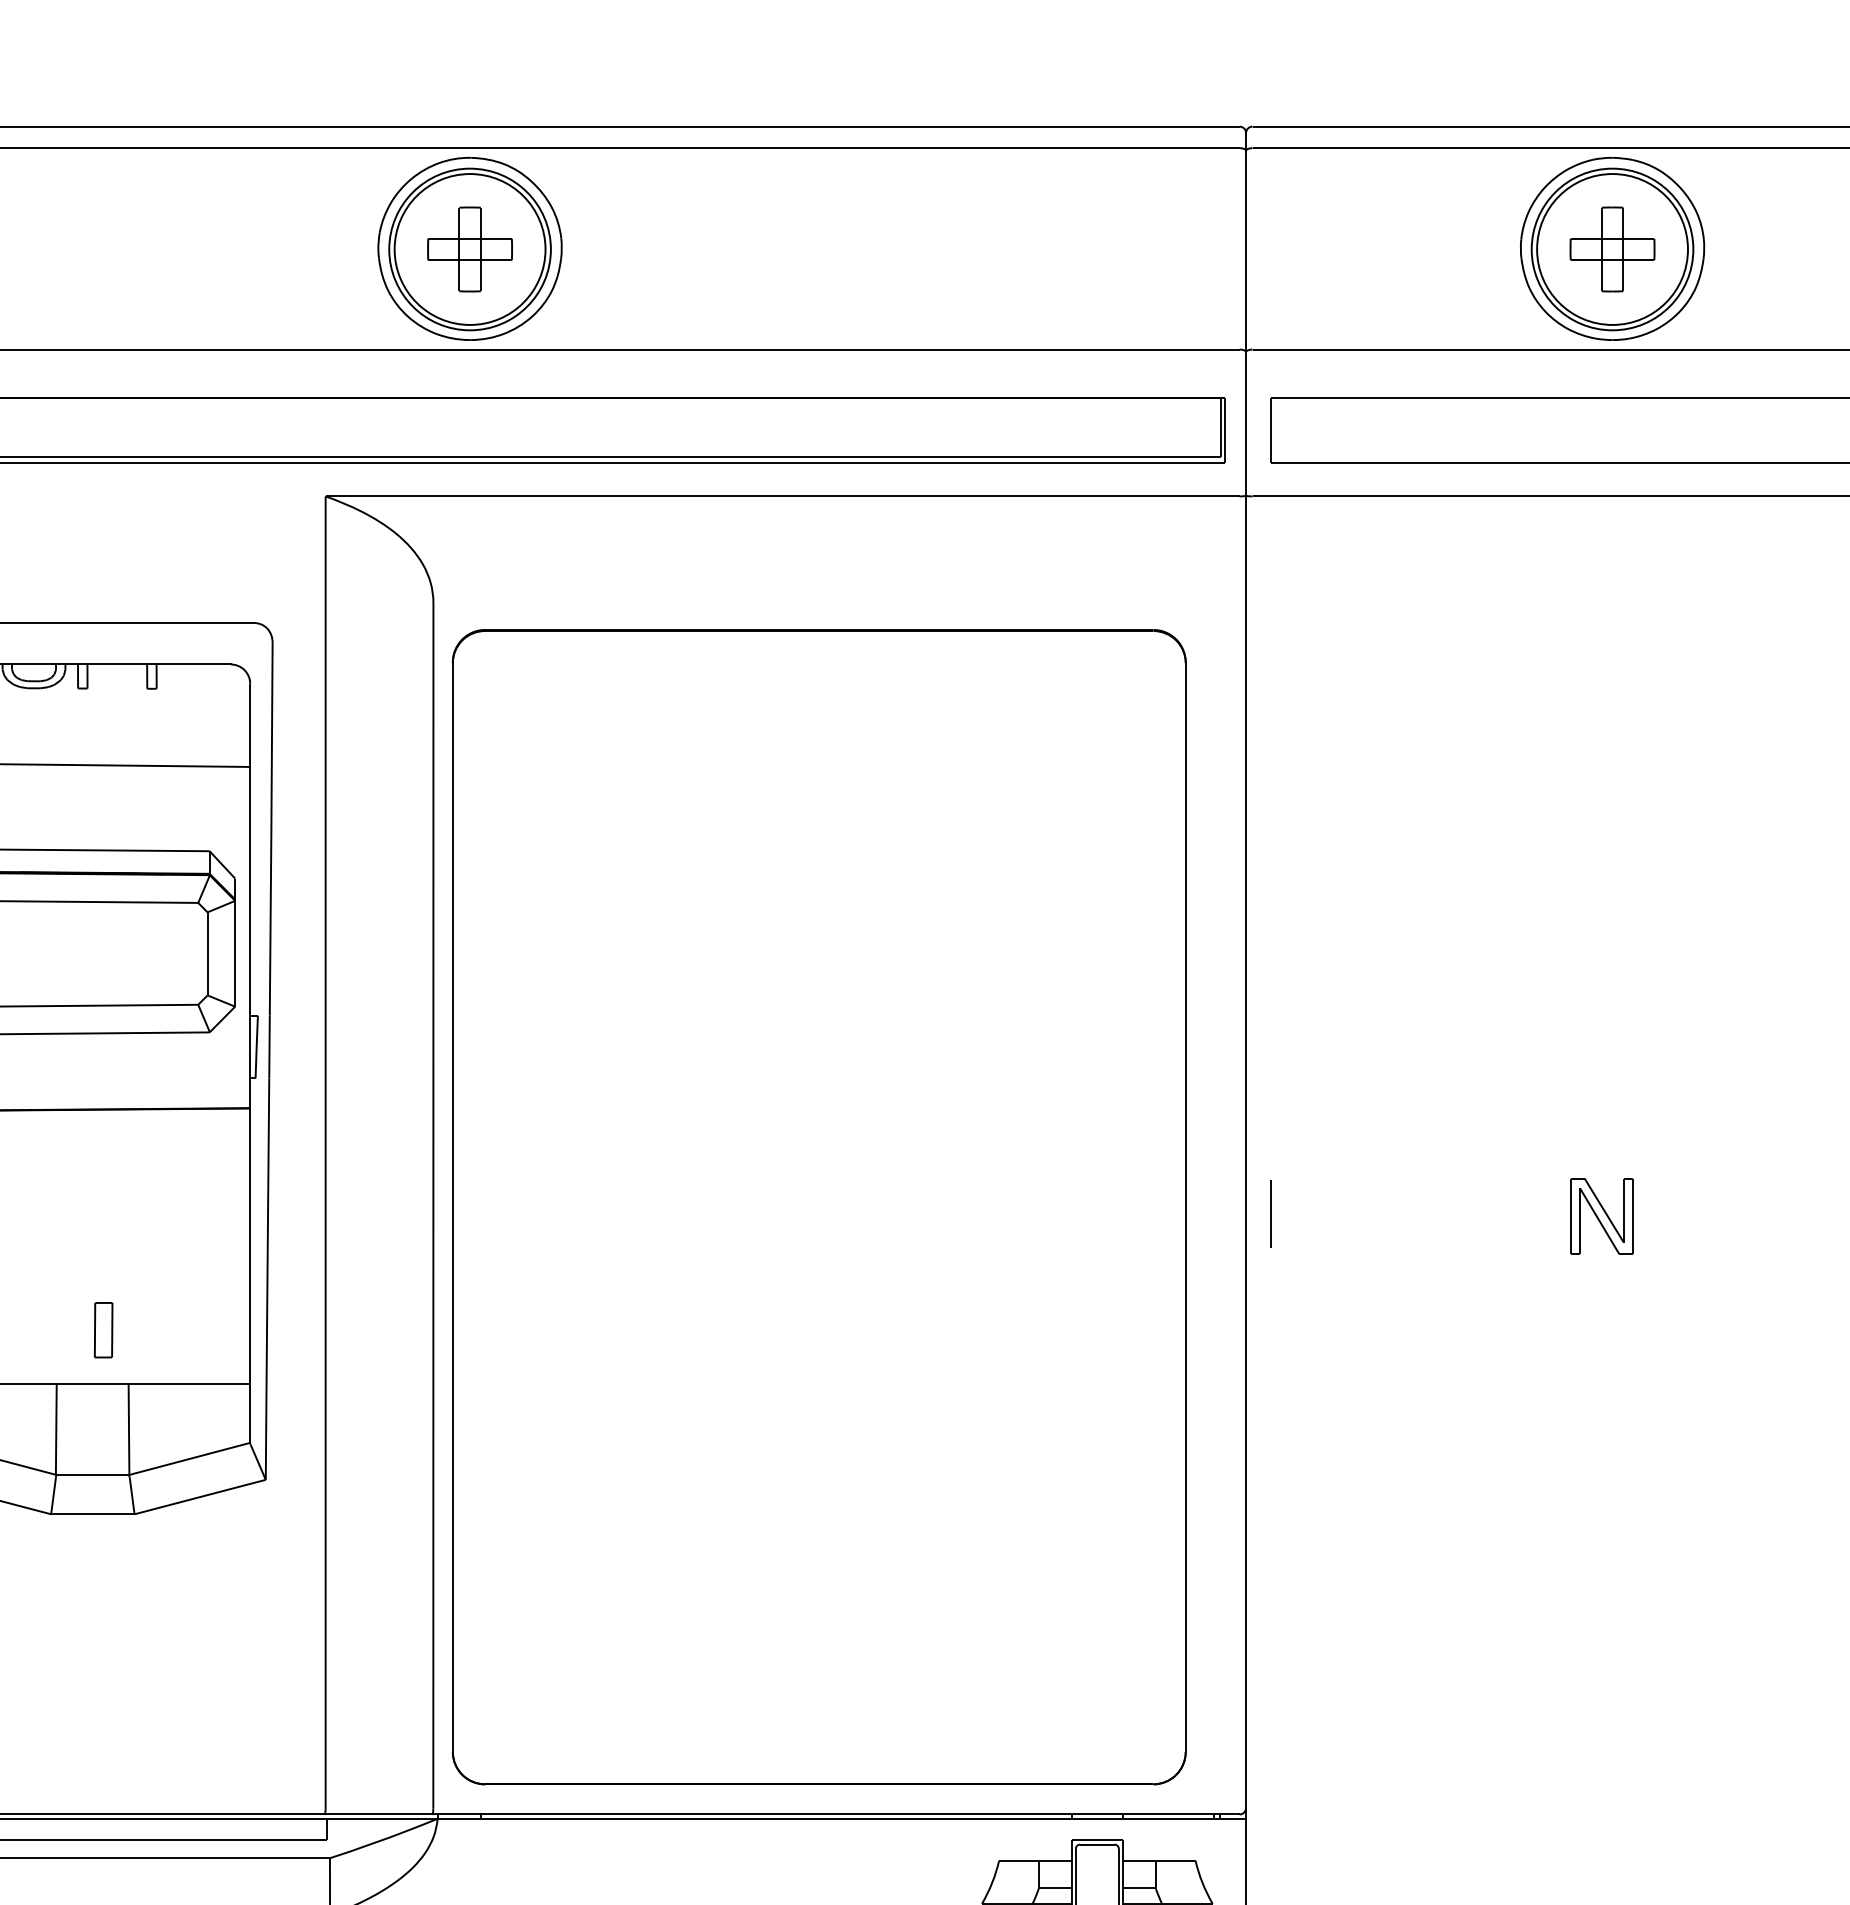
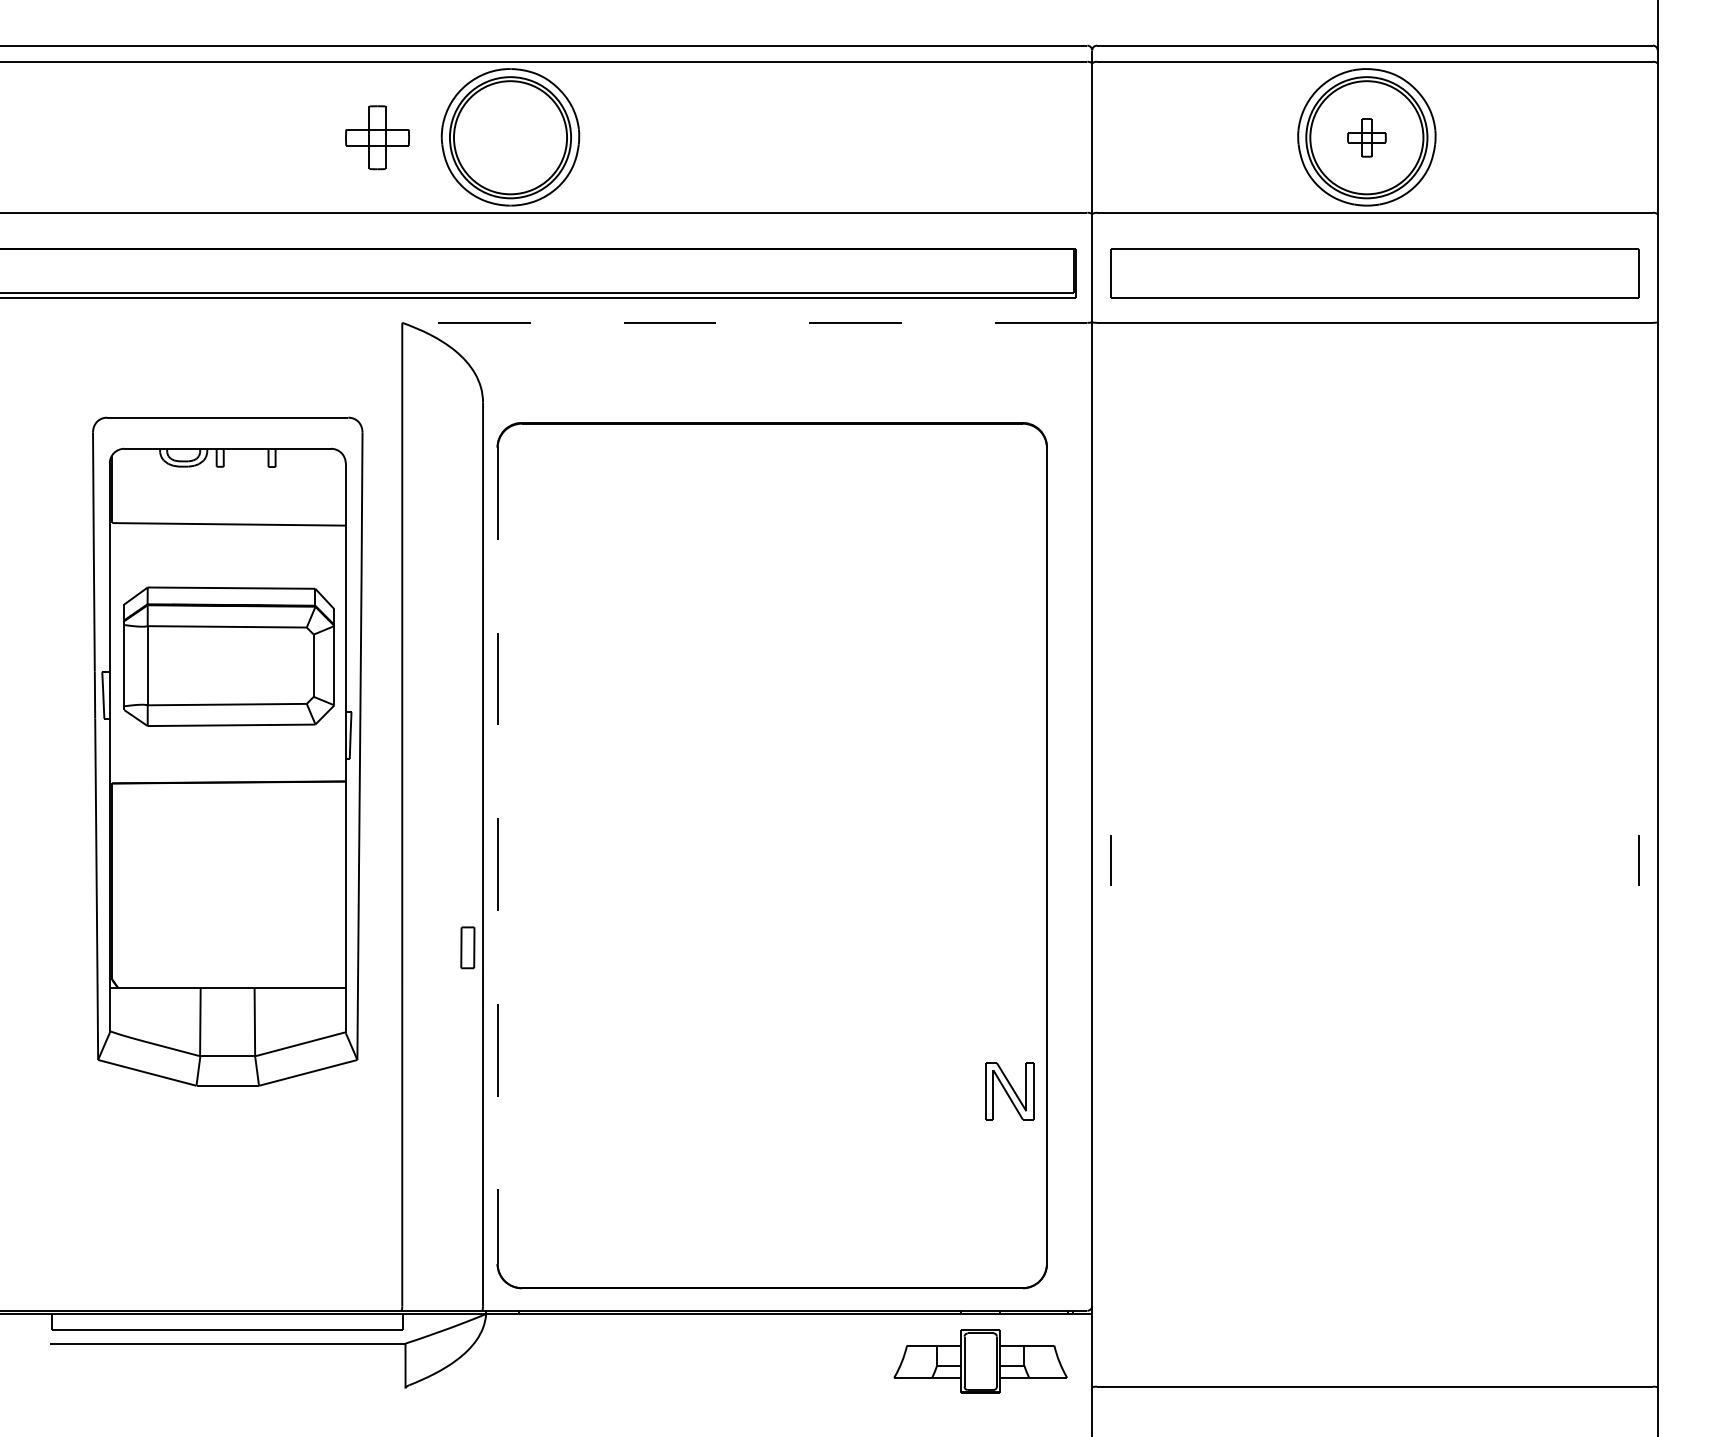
part: (470, 249) -> (377, 137), moved
part: (1612, 249) -> (1366, 137), size x0.6
line: (782, 495) -> (744, 322), solid -> dashed
line: (452, 1208) -> (497, 856), solid -> dashed
part: (1601, 1216) -> (1009, 1091), moved
part: (103, 1329) -> (467, 947), moved

